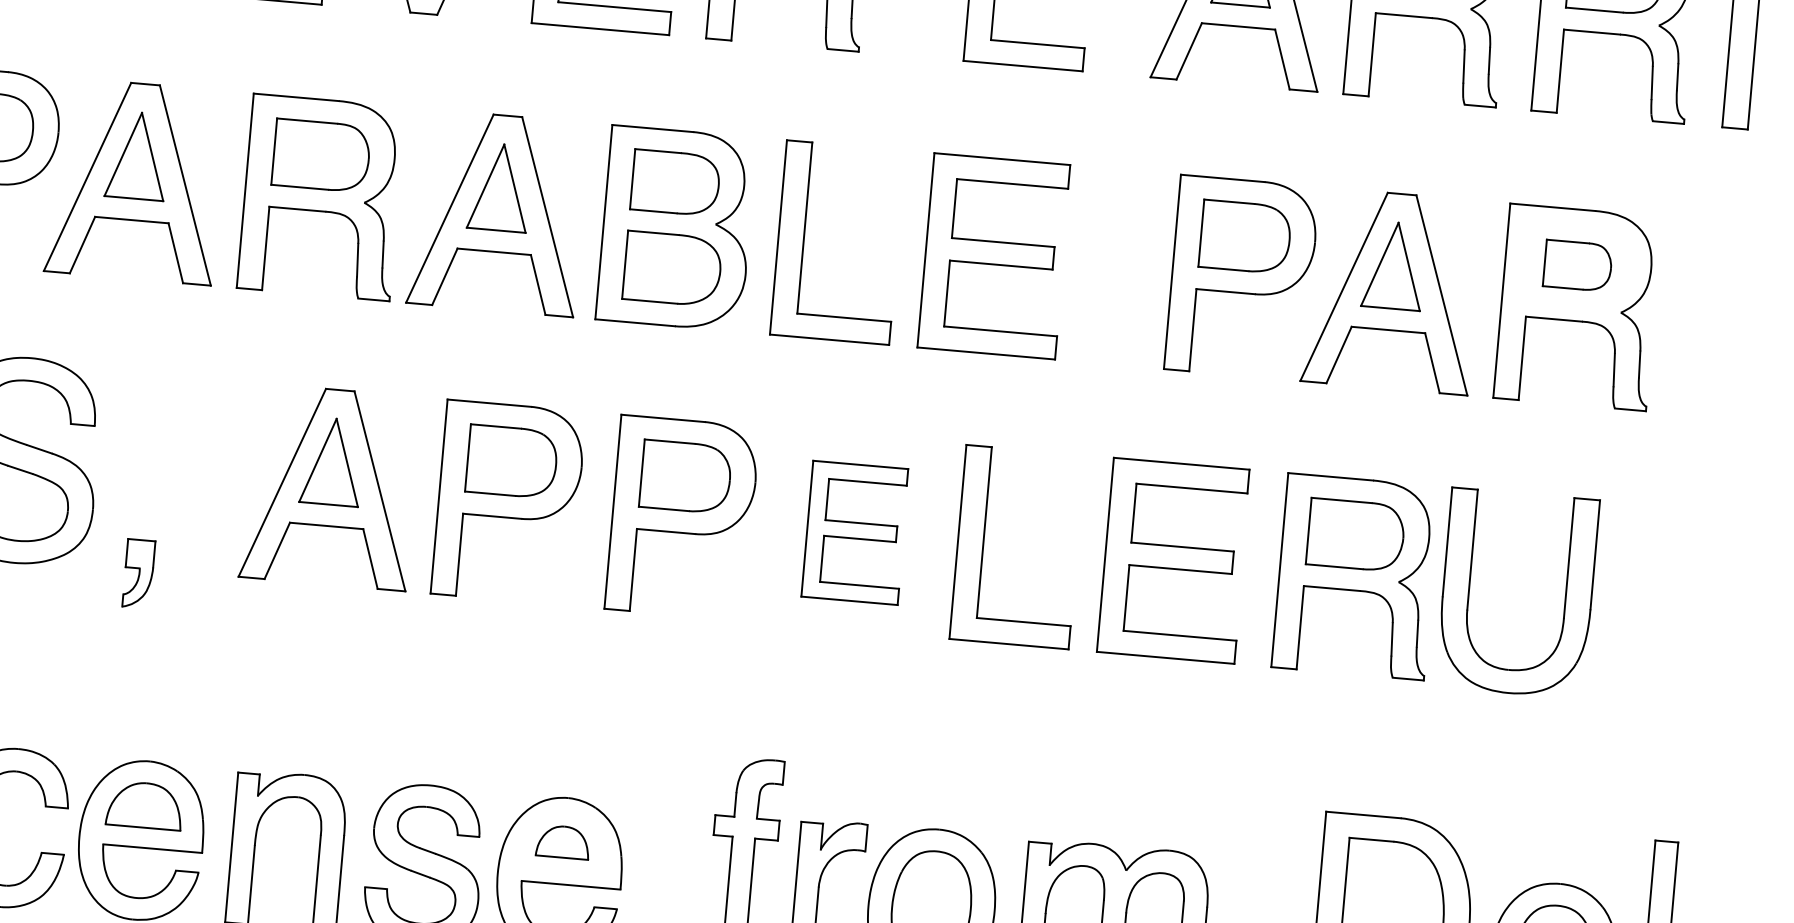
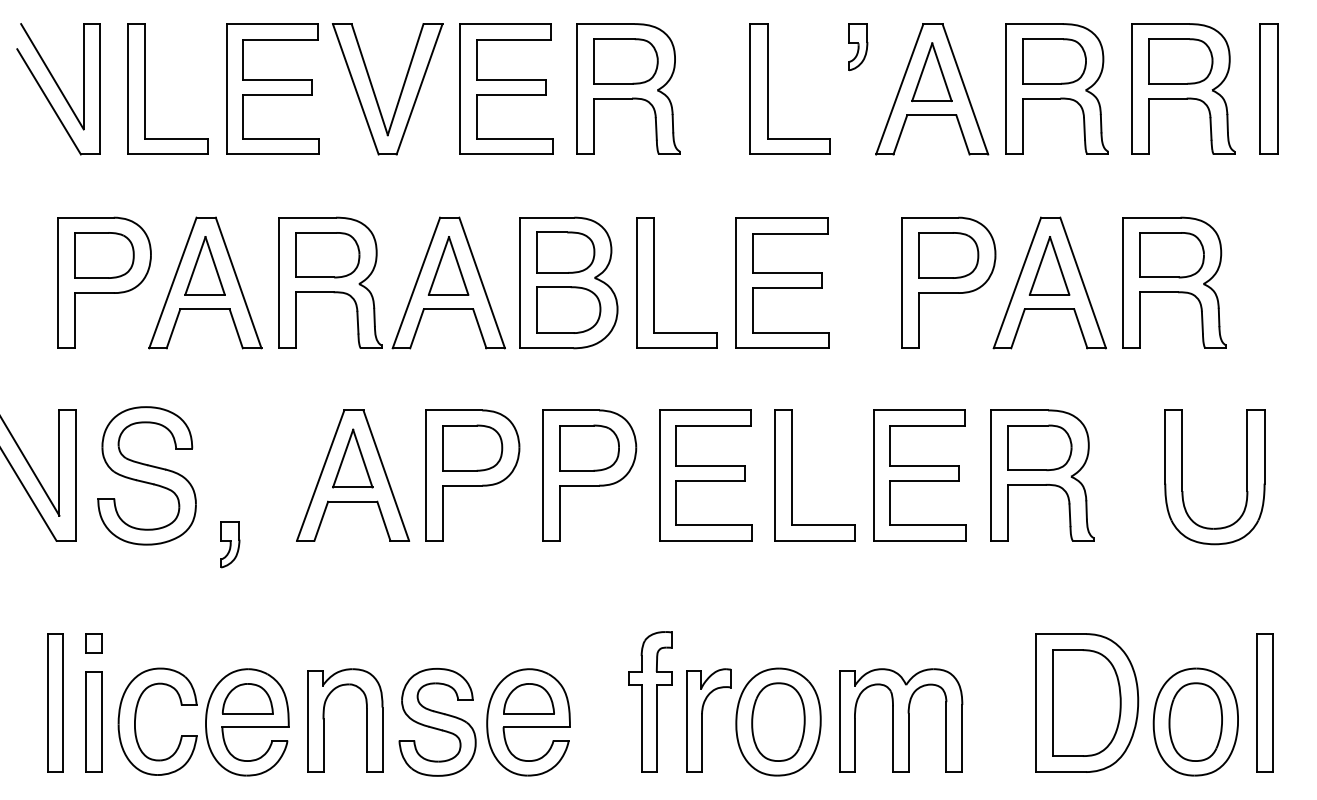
part: (1576, 266) -> (1171, 255), size x1.43
part: (854, 532) -> (705, 475), size x1.43
part: (1469, 589) -> (1182, 477), moved
part: (562, 841) -> (528, 698), size x1.43

